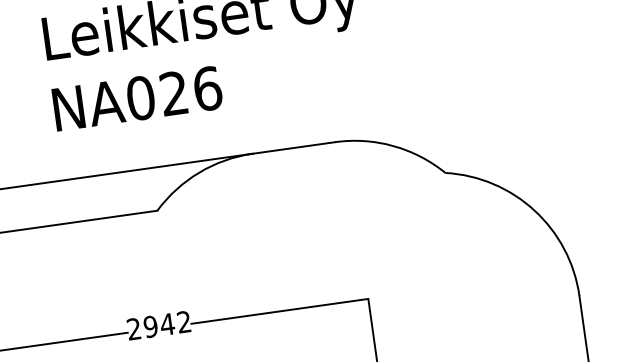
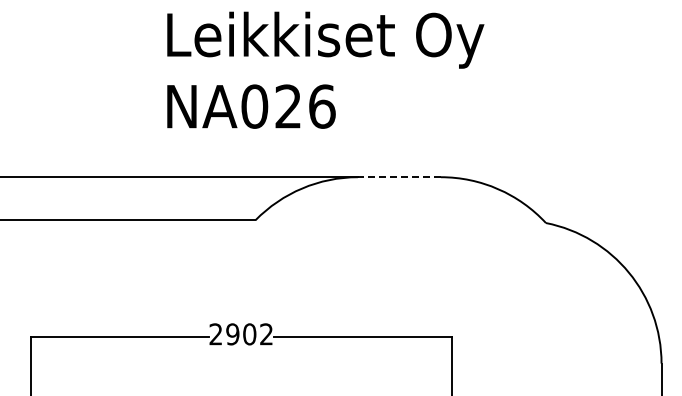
line: (294, 148) -> (399, 177), solid -> dashed
text: (167, 324) -> (249, 334), 2942 -> 2902

